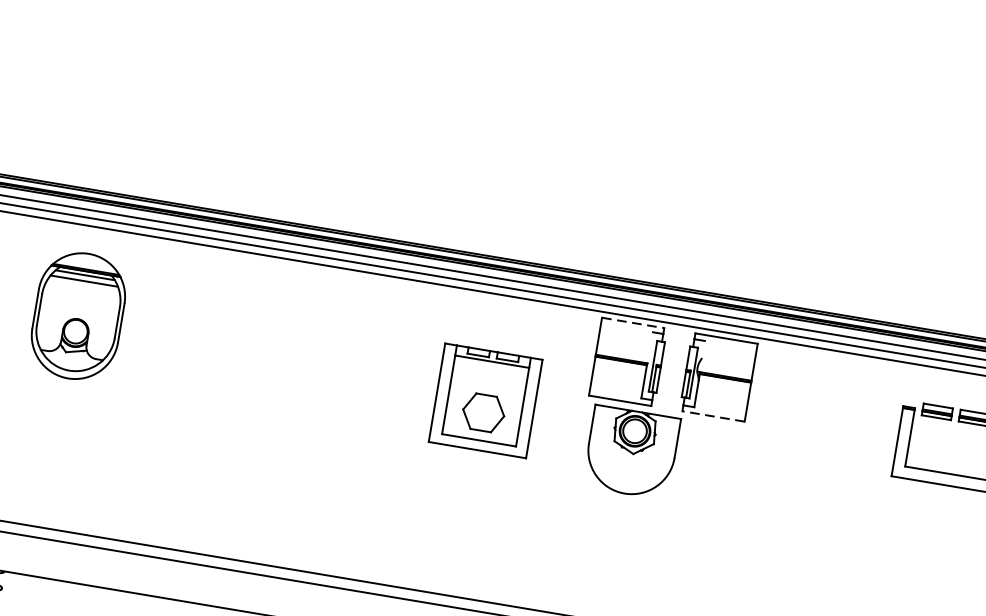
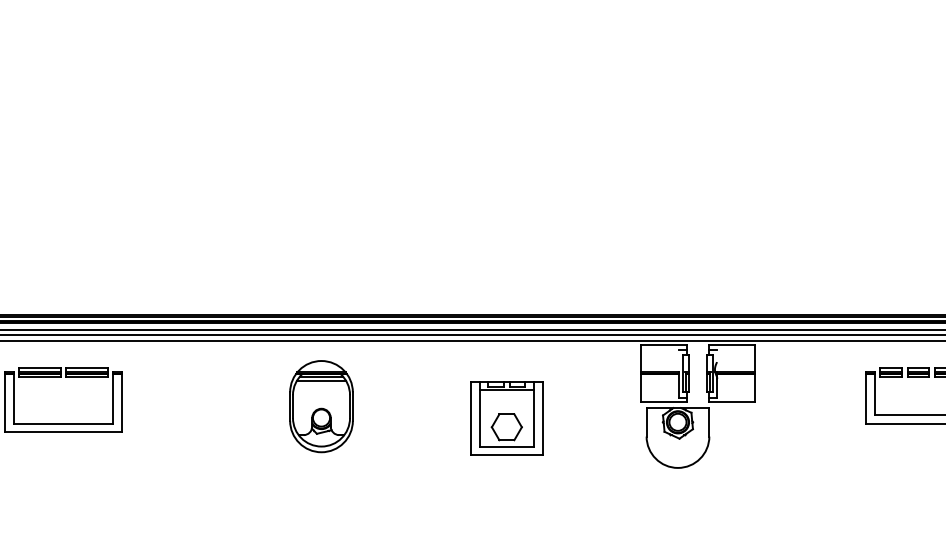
part: (78, 315) -> (321, 406), moved
line: (632, 323) -> (663, 345), dashed -> solid
part: (485, 400) -> (506, 418), moved
line: (713, 416) -> (732, 402), dashed -> solid

